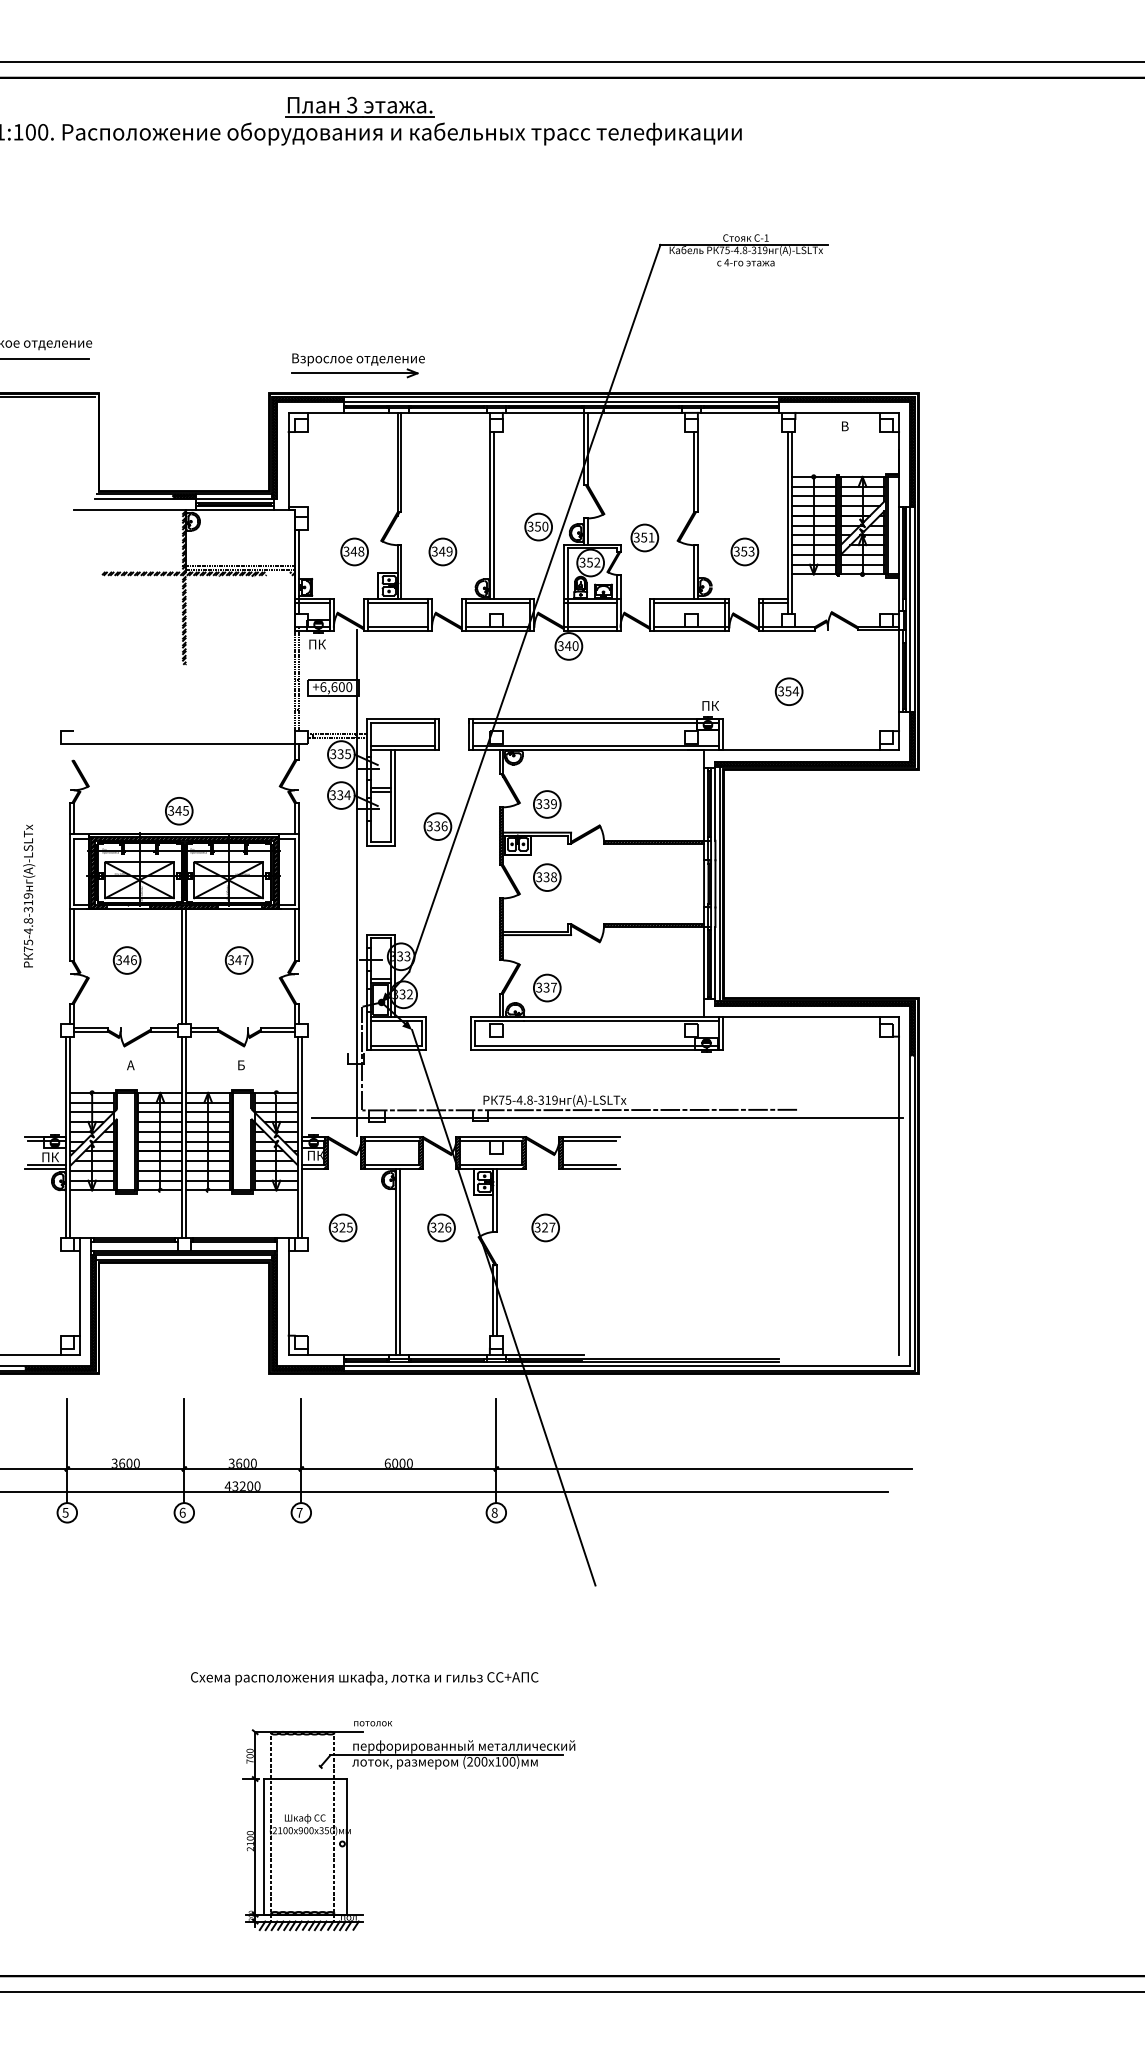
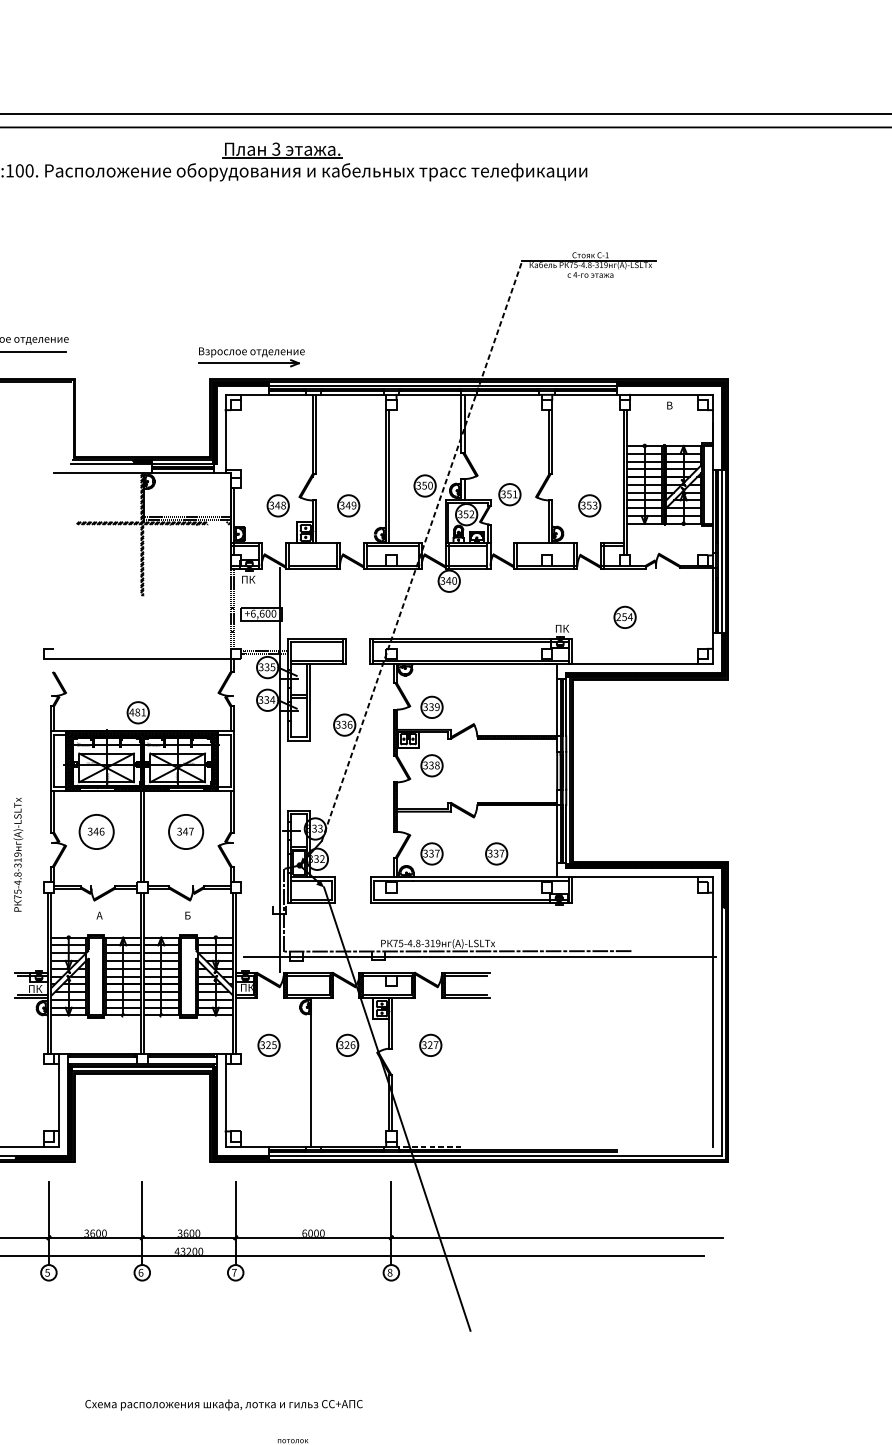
part: (357, 365) -> (251, 357), moved
line: (397, 602) -> (312, 546), removed
line: (691, 602) -> (547, 546), removed
line: (534, 608) -> (421, 550), solid -> dashed
text: (781, 691) -> (618, 617), 354 -> 254
text: (177, 810) -> (136, 712), 345 -> 481
text: (29, 895) -> (18, 854), moved
circle: (126, 960) -> (96, 831), size x1.6
circle: (238, 960) -> (185, 831), size x1.6
part: (628, 987) -> (496, 853), added
line: (399, 1261) -> (314, 1072), removed
line: (544, 1354) -> (429, 1146), solid -> dashed
text: (364, 1678) -> (223, 1405), moved

